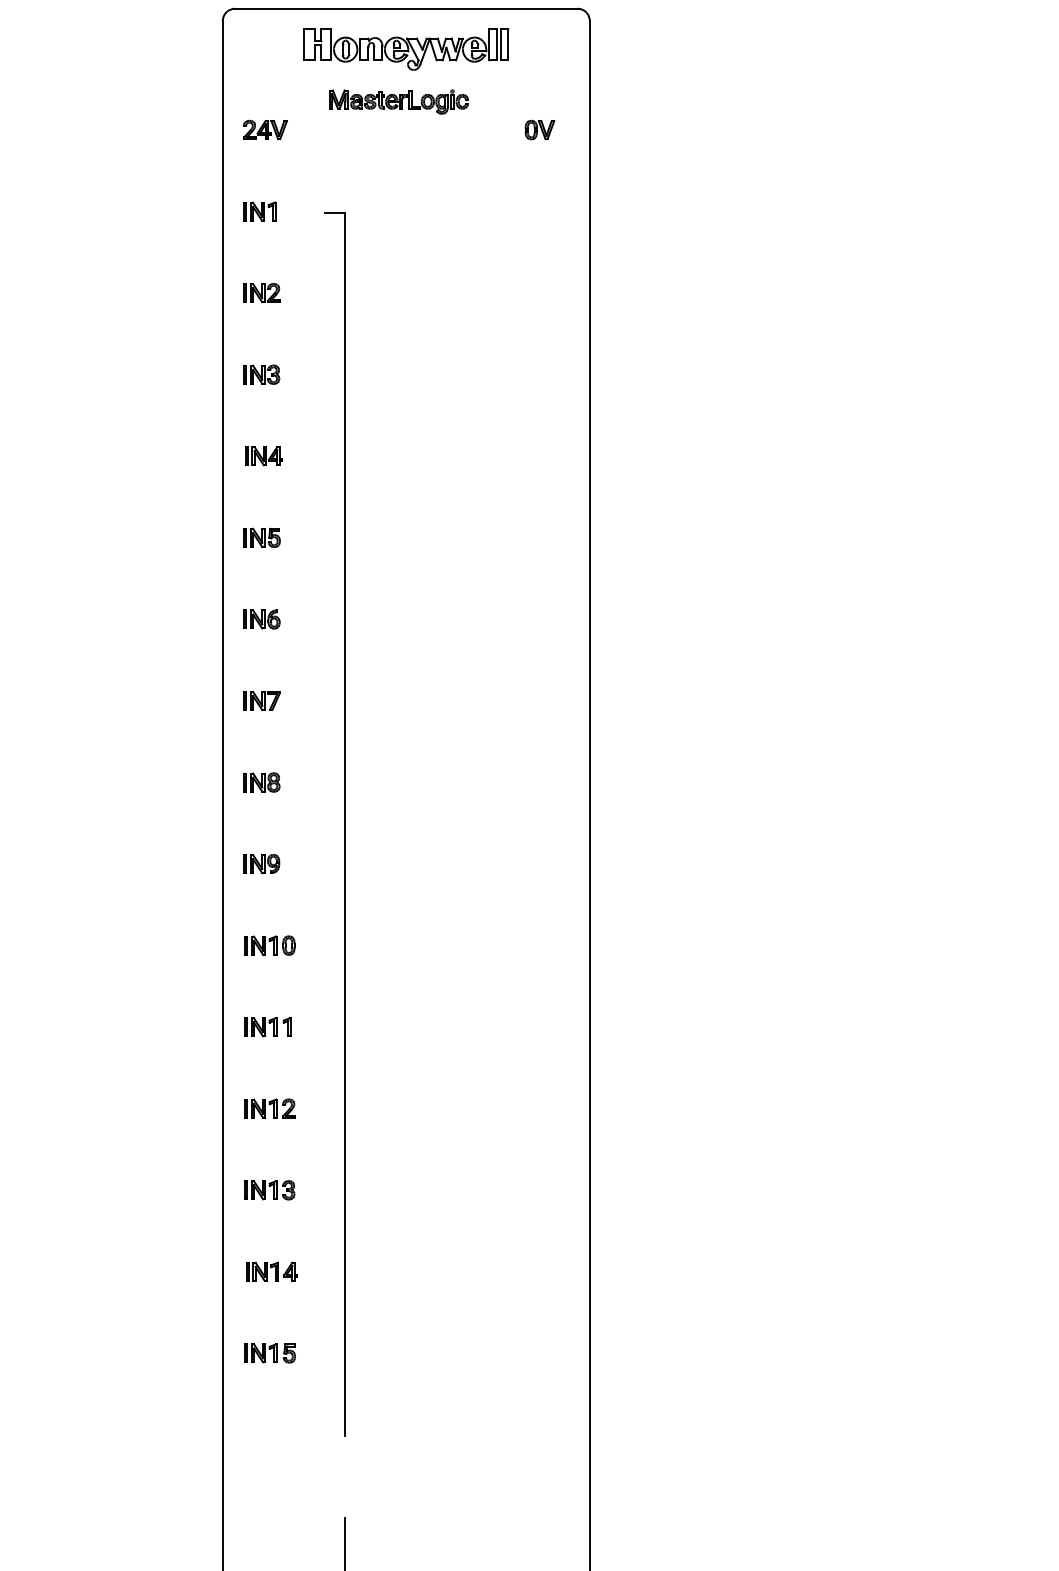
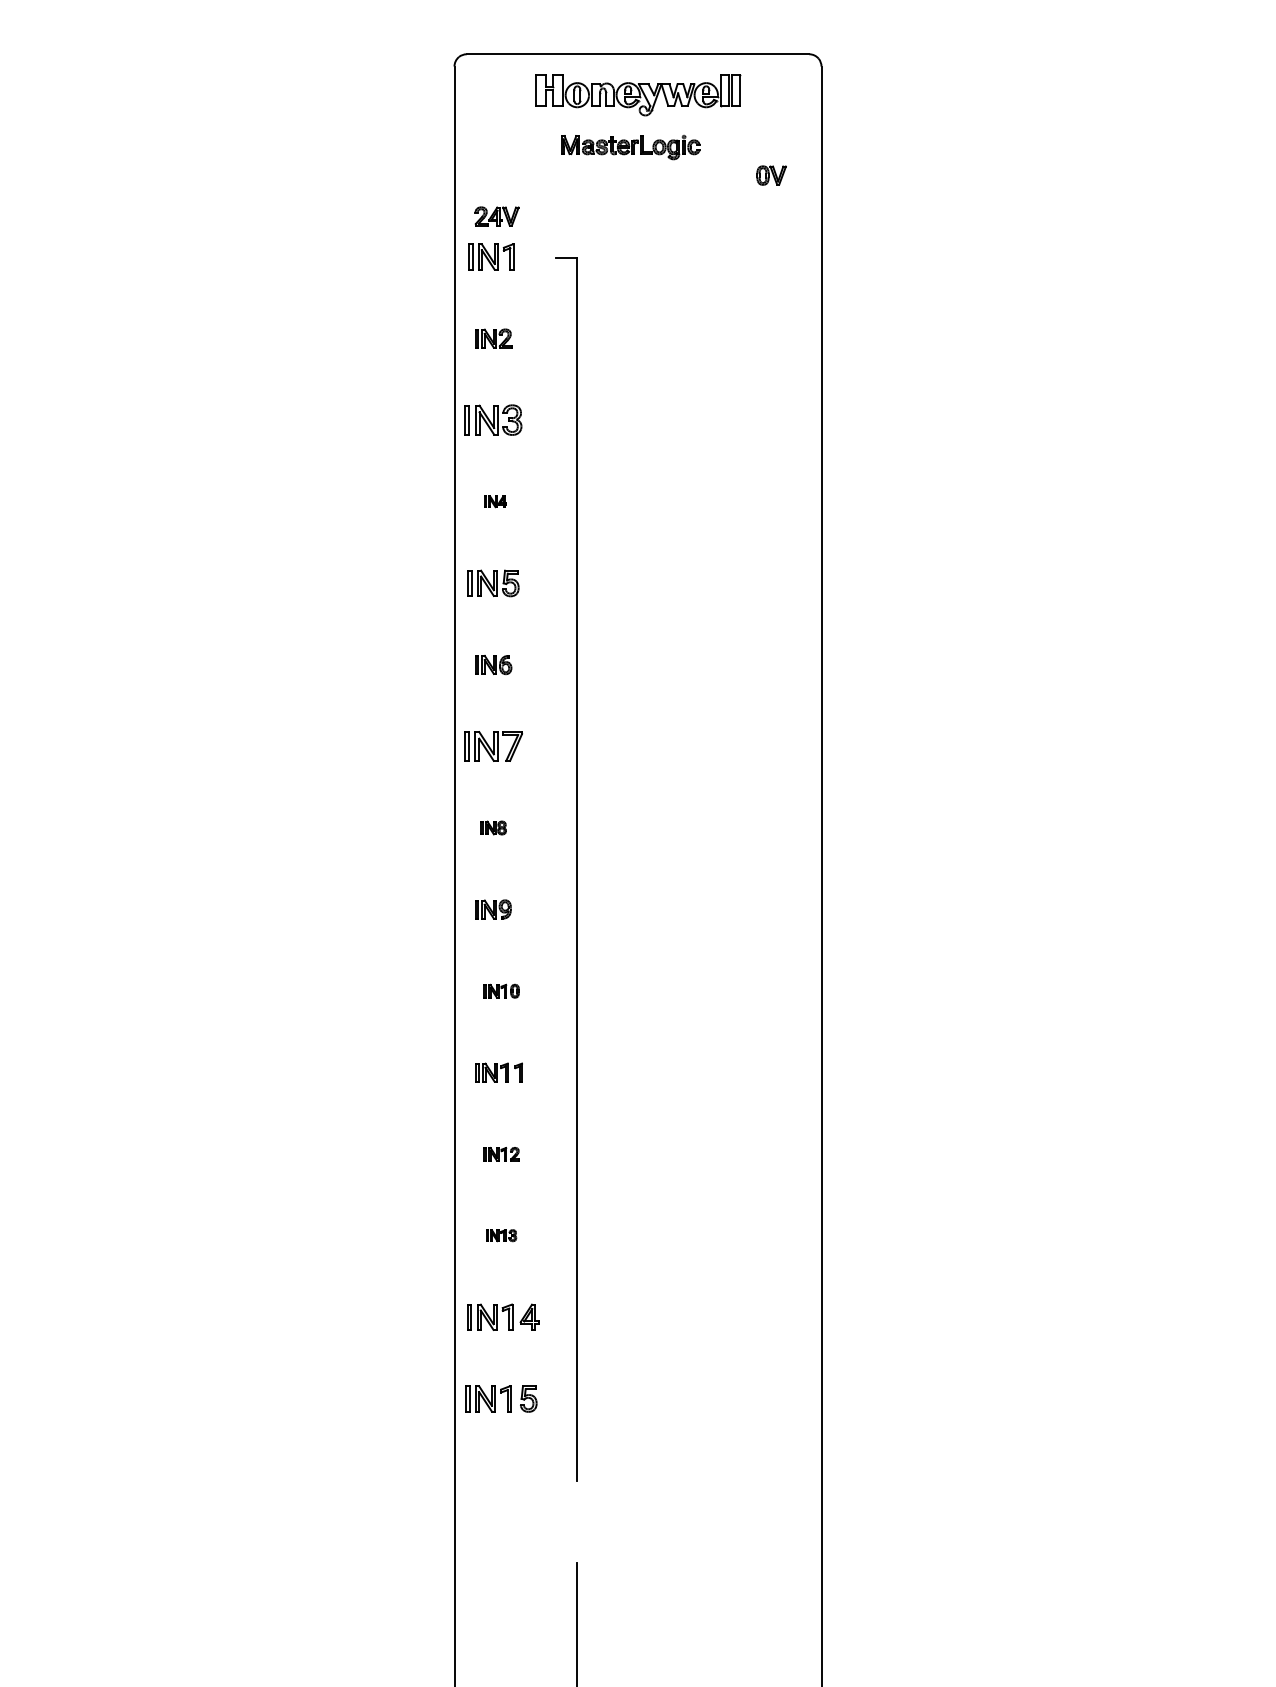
part: (264, 129) -> (496, 216), moved
part: (259, 211) -> (491, 257), size x1.4
part: (261, 374) -> (493, 420), size x1.6
part: (263, 455) -> (495, 501), size x0.6
part: (261, 537) -> (493, 583), size x1.4
part: (261, 700) -> (493, 746), size x1.6
part: (261, 781) -> (493, 827), size x0.7
part: (269, 945) -> (501, 991), size x0.7
part: (269, 1108) -> (501, 1154), size x0.7
part: (269, 1189) -> (501, 1235), size x0.6
part: (271, 1271) -> (503, 1317), size x1.4
part: (269, 1352) -> (501, 1398), size x1.4

